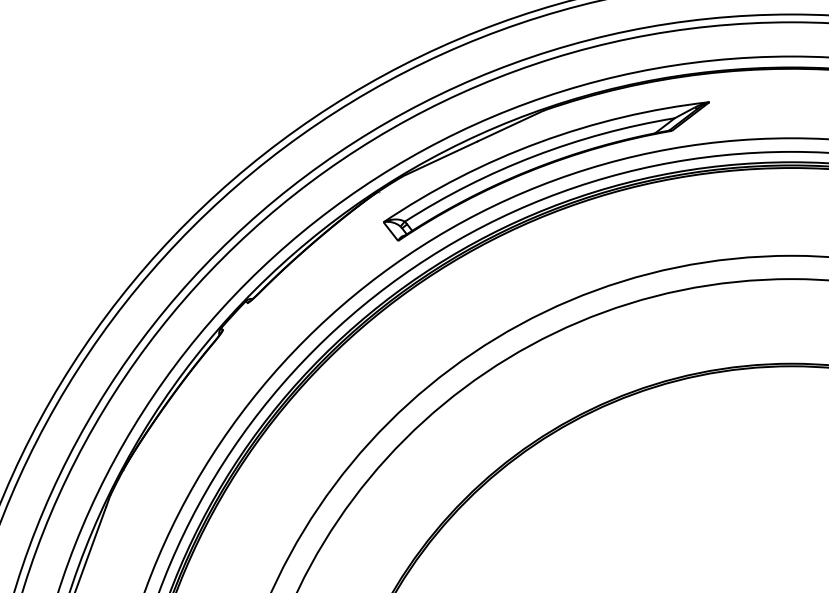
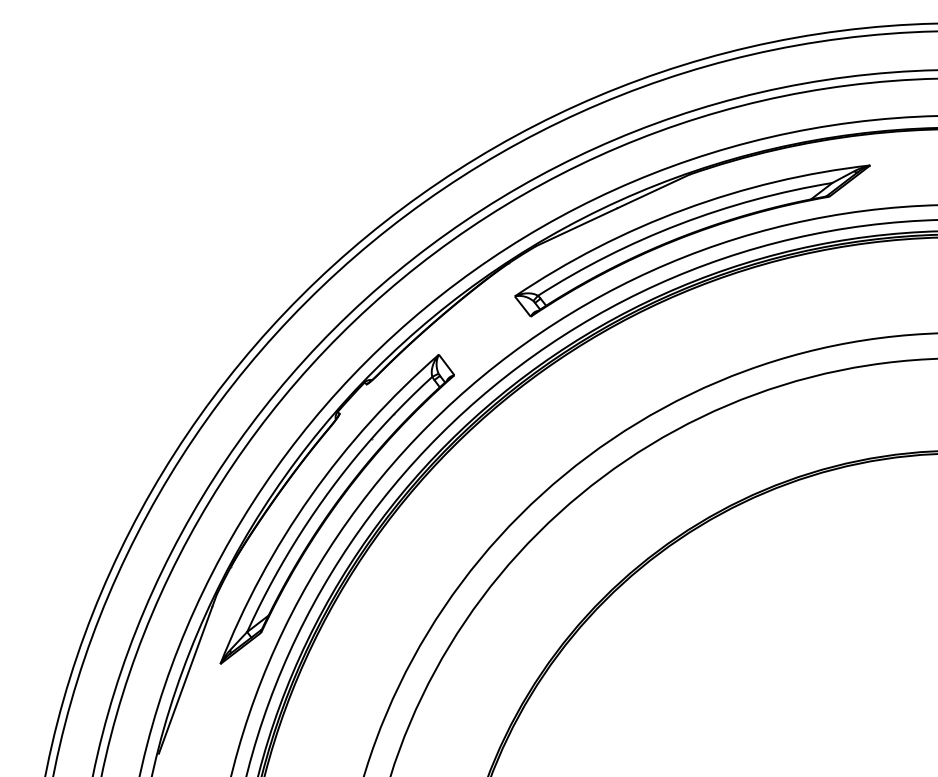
part: (220, 417) -> (336, 509), added

